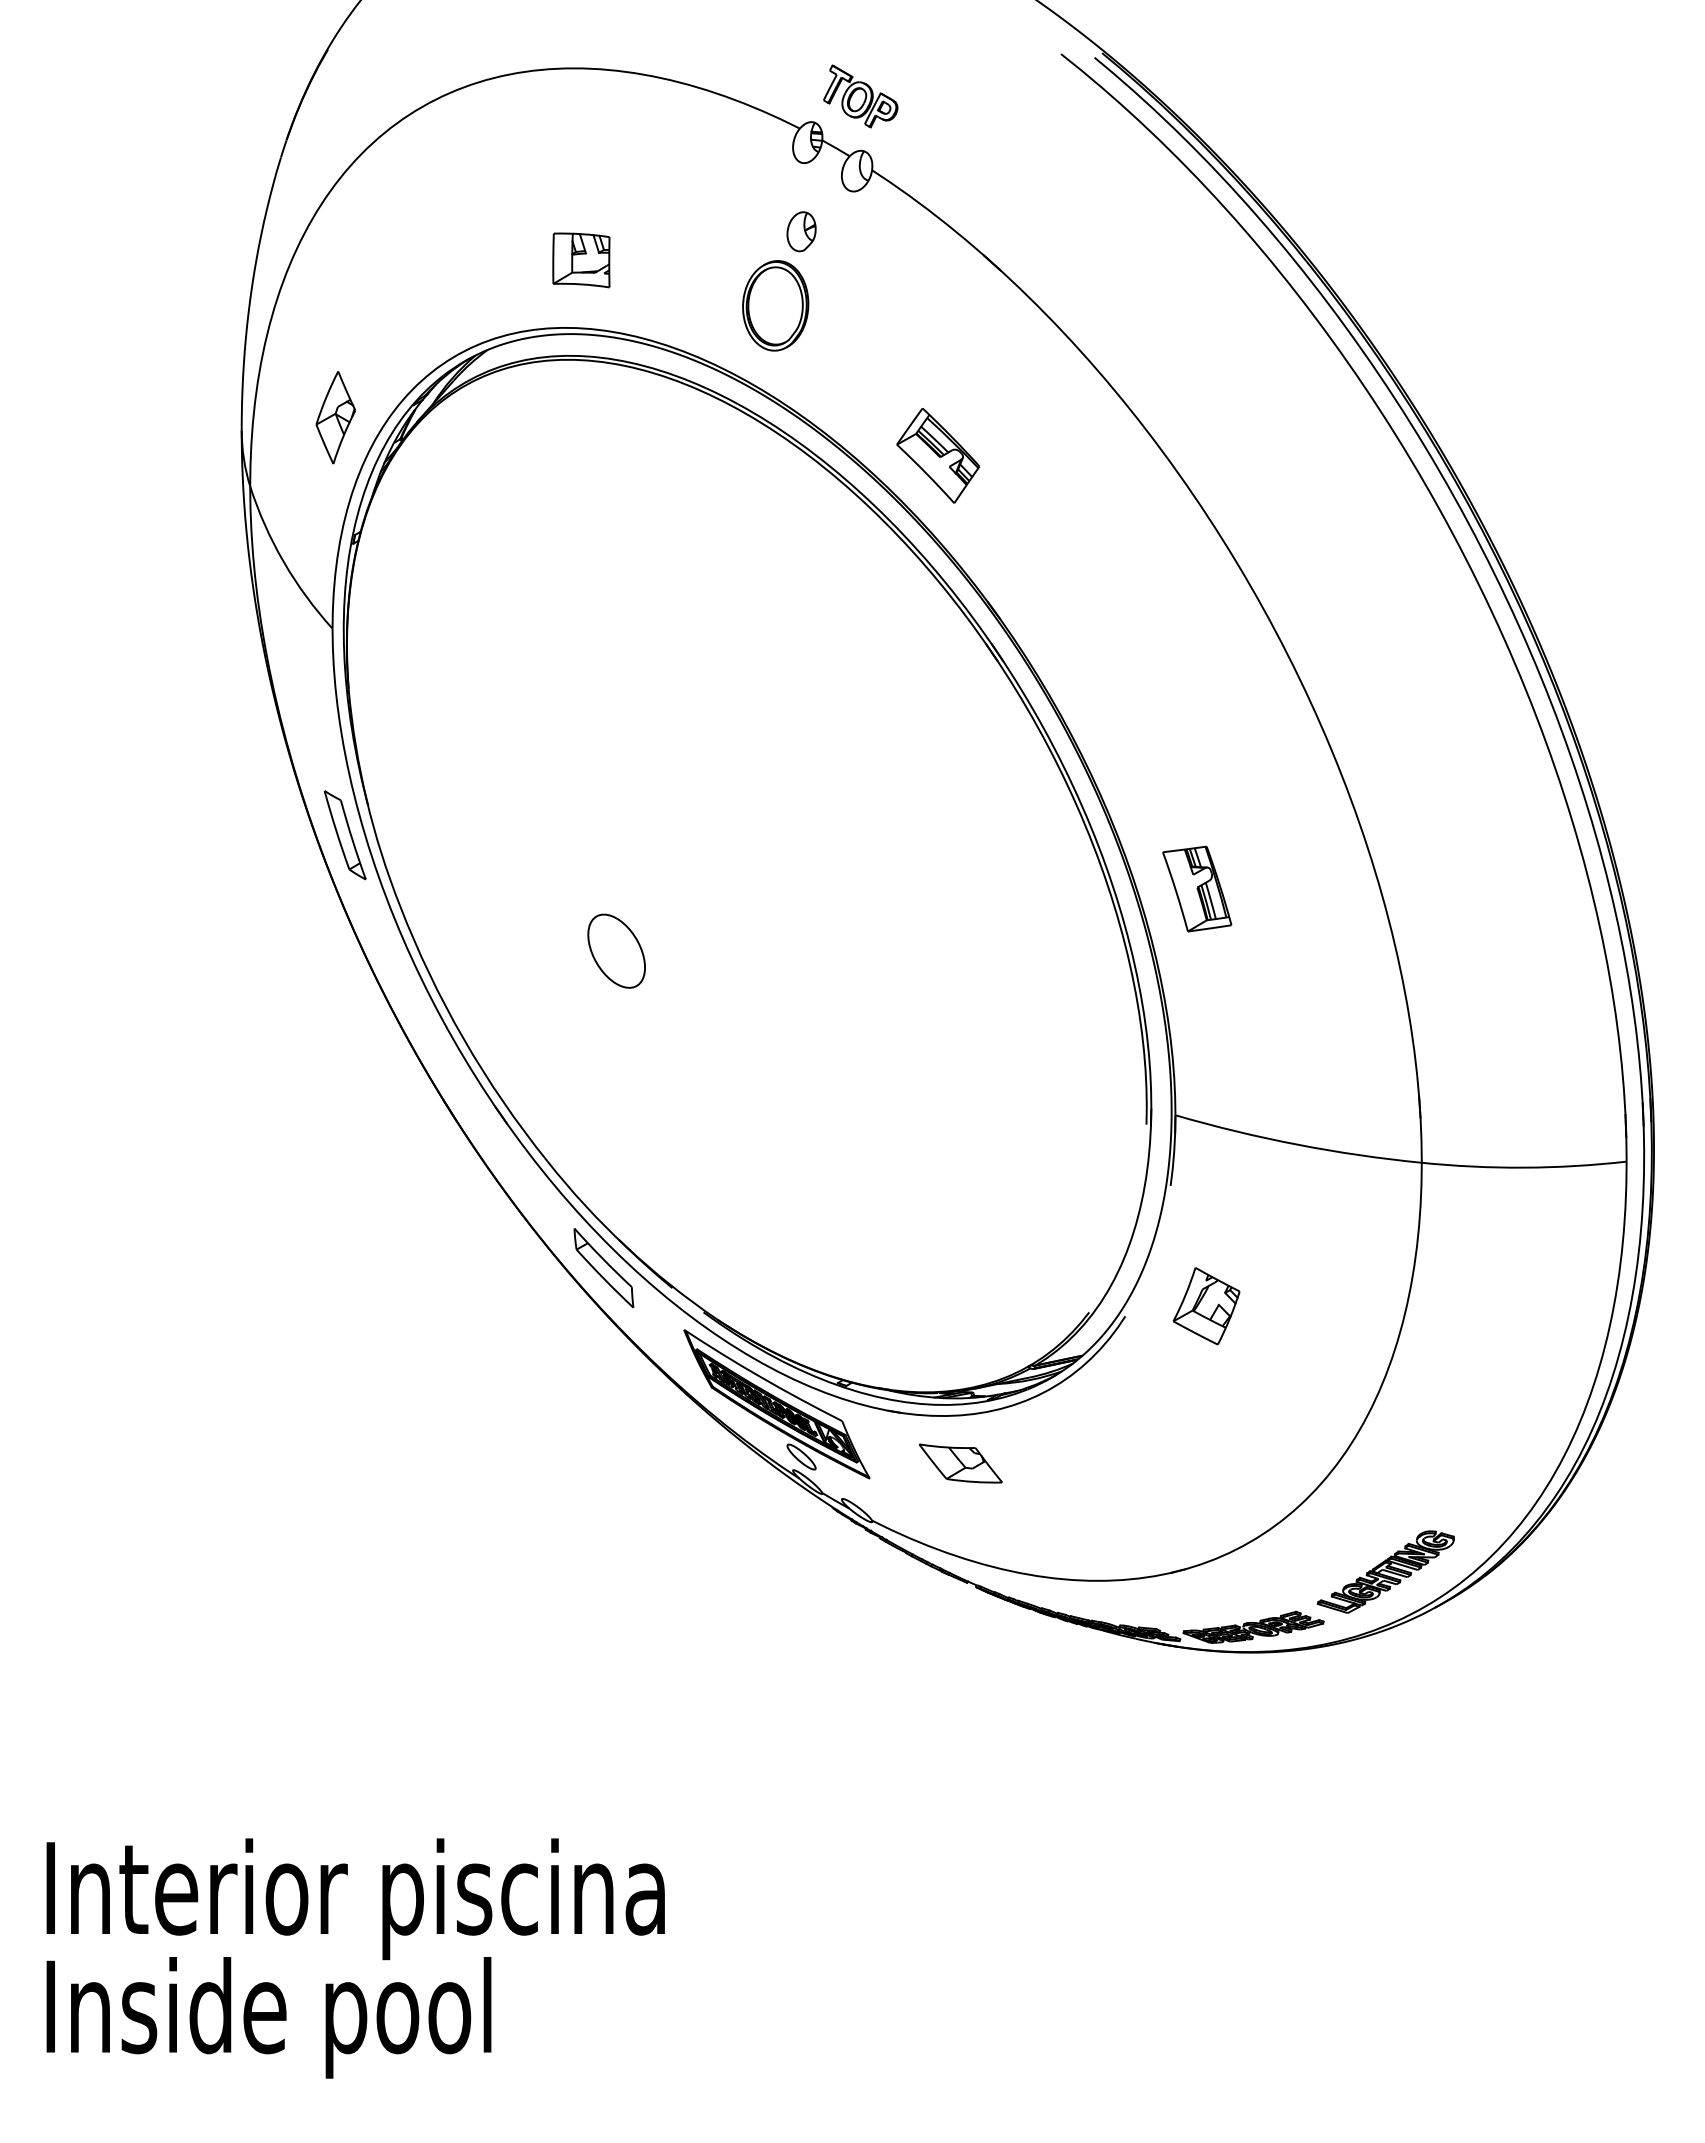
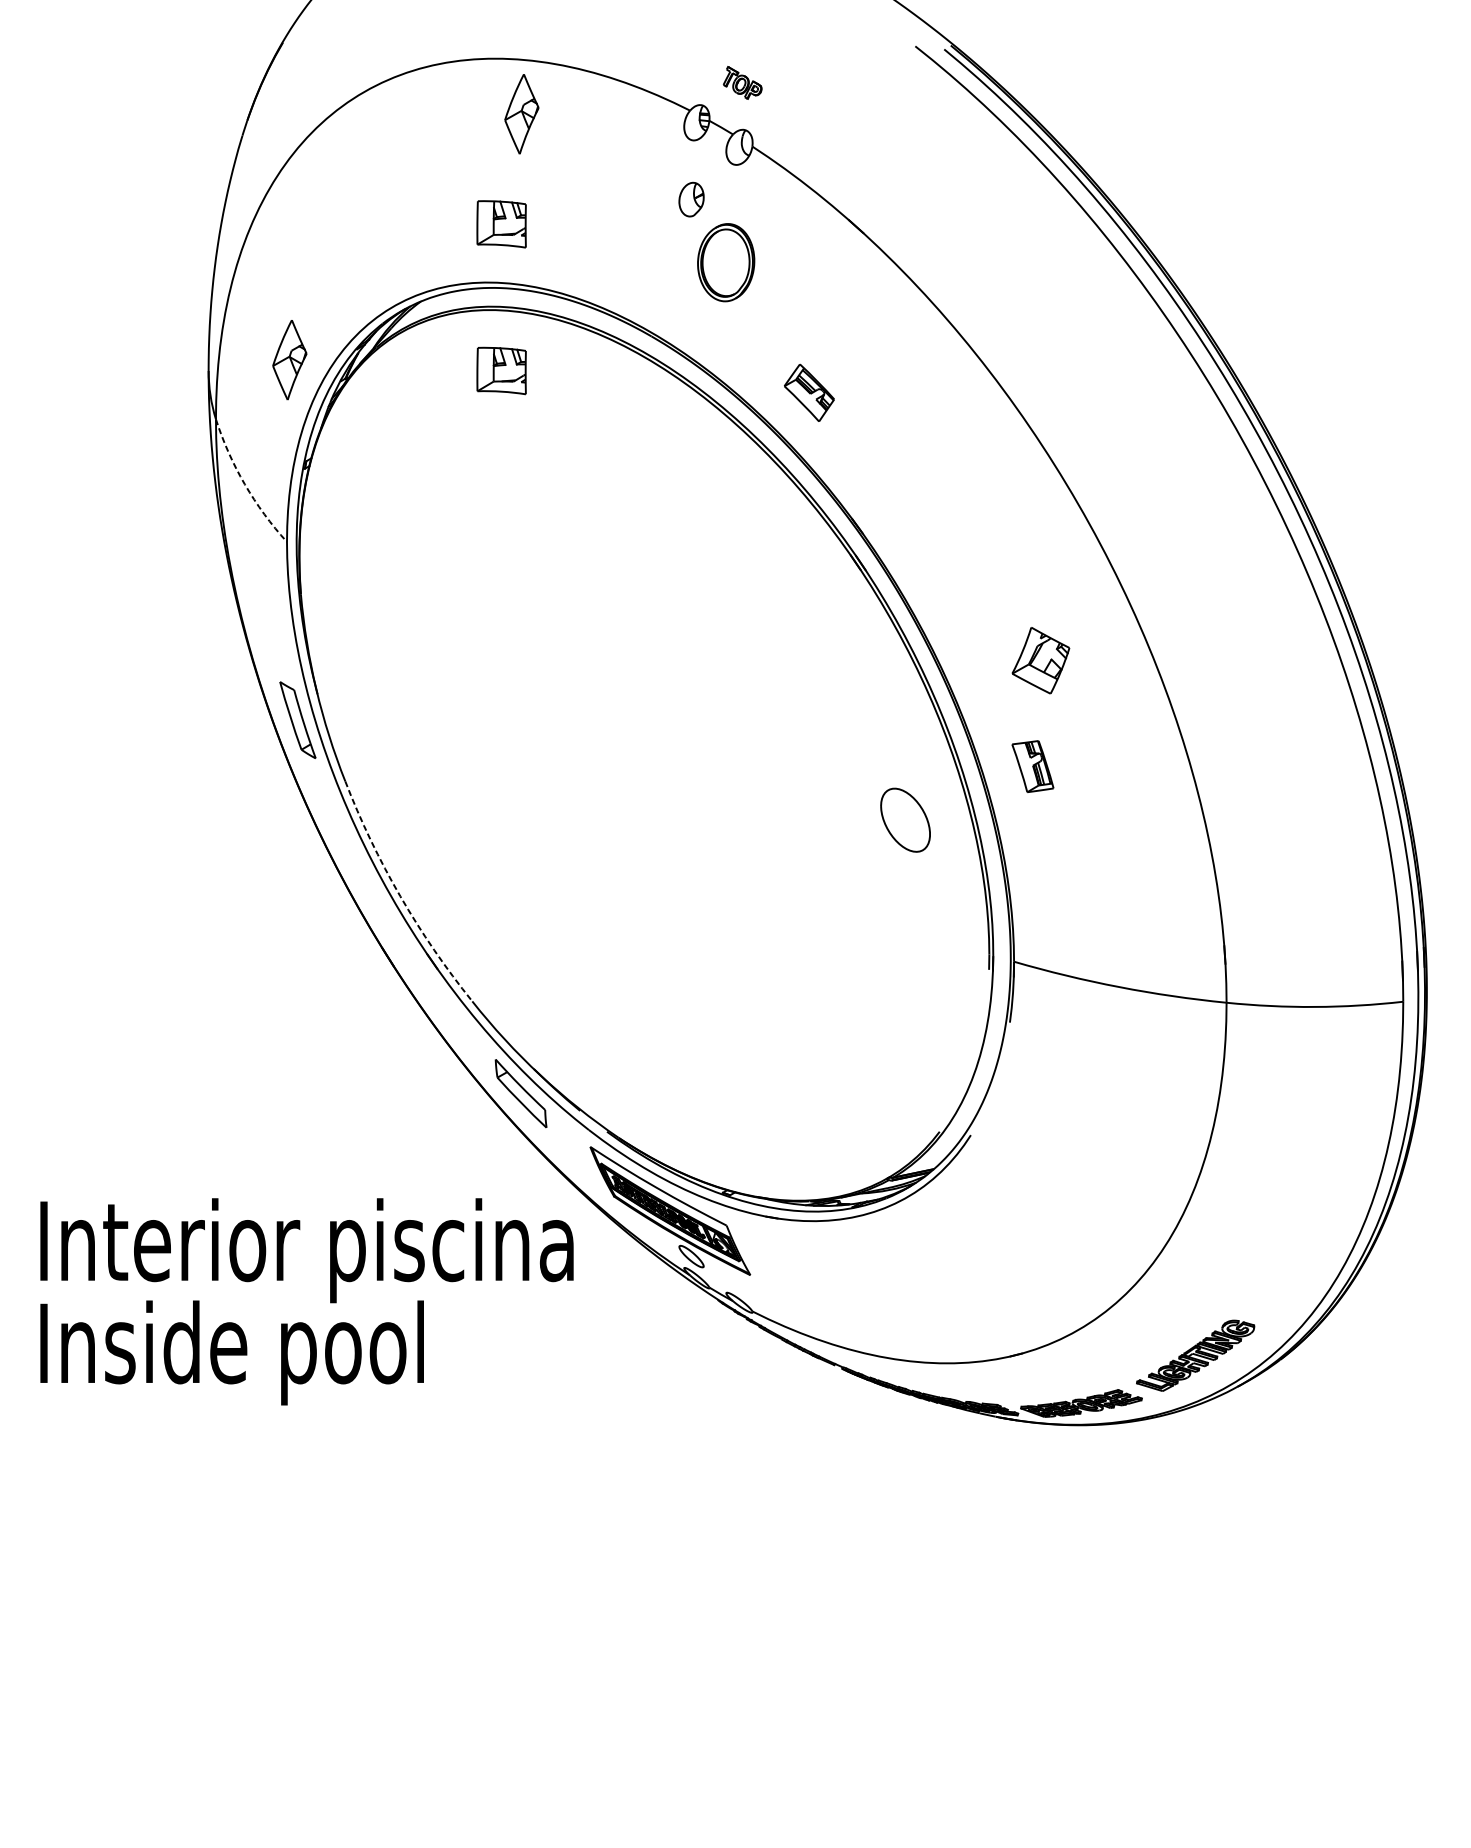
part: (860, 96) -> (742, 82), size x0.6
part: (604, 132) -> (521, 114), added
part: (775, 305) -> (726, 262), moved
part: (581, 430) -> (501, 371), added
part: (937, 455) -> (808, 392), size x0.7
arc: (283, 561) -> (244, 484), solid -> dashed
part: (1197, 888) -> (1033, 766), size x0.7
part: (616, 950) -> (905, 819), moved
arc: (463, 1039) -> (399, 896), solid -> dashed
part: (1206, 1306) -> (1040, 660), moved
part: (960, 1463) -> (828, 1262), removed
text: (355, 1958) -> (306, 1301), moved

